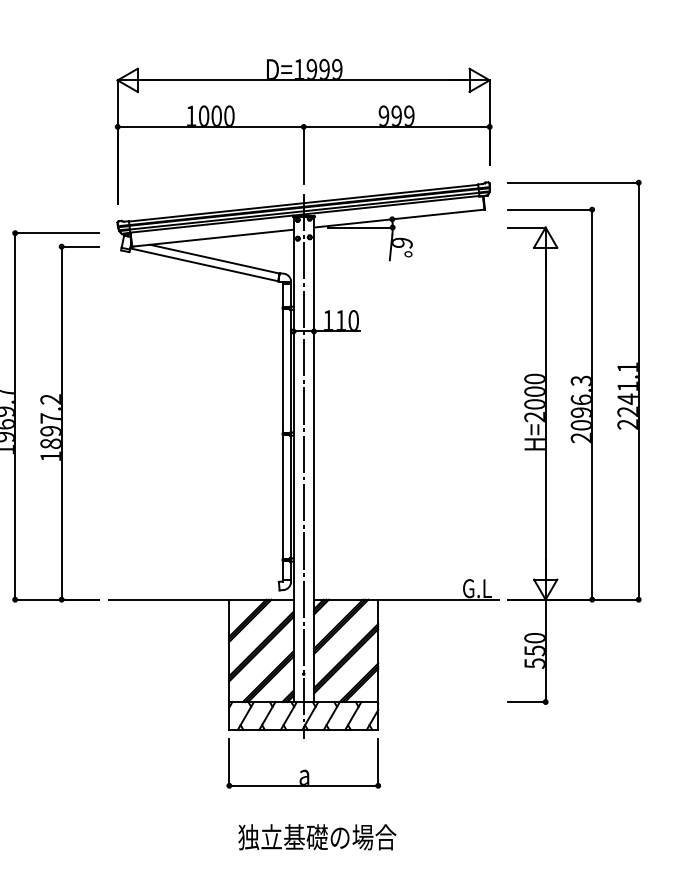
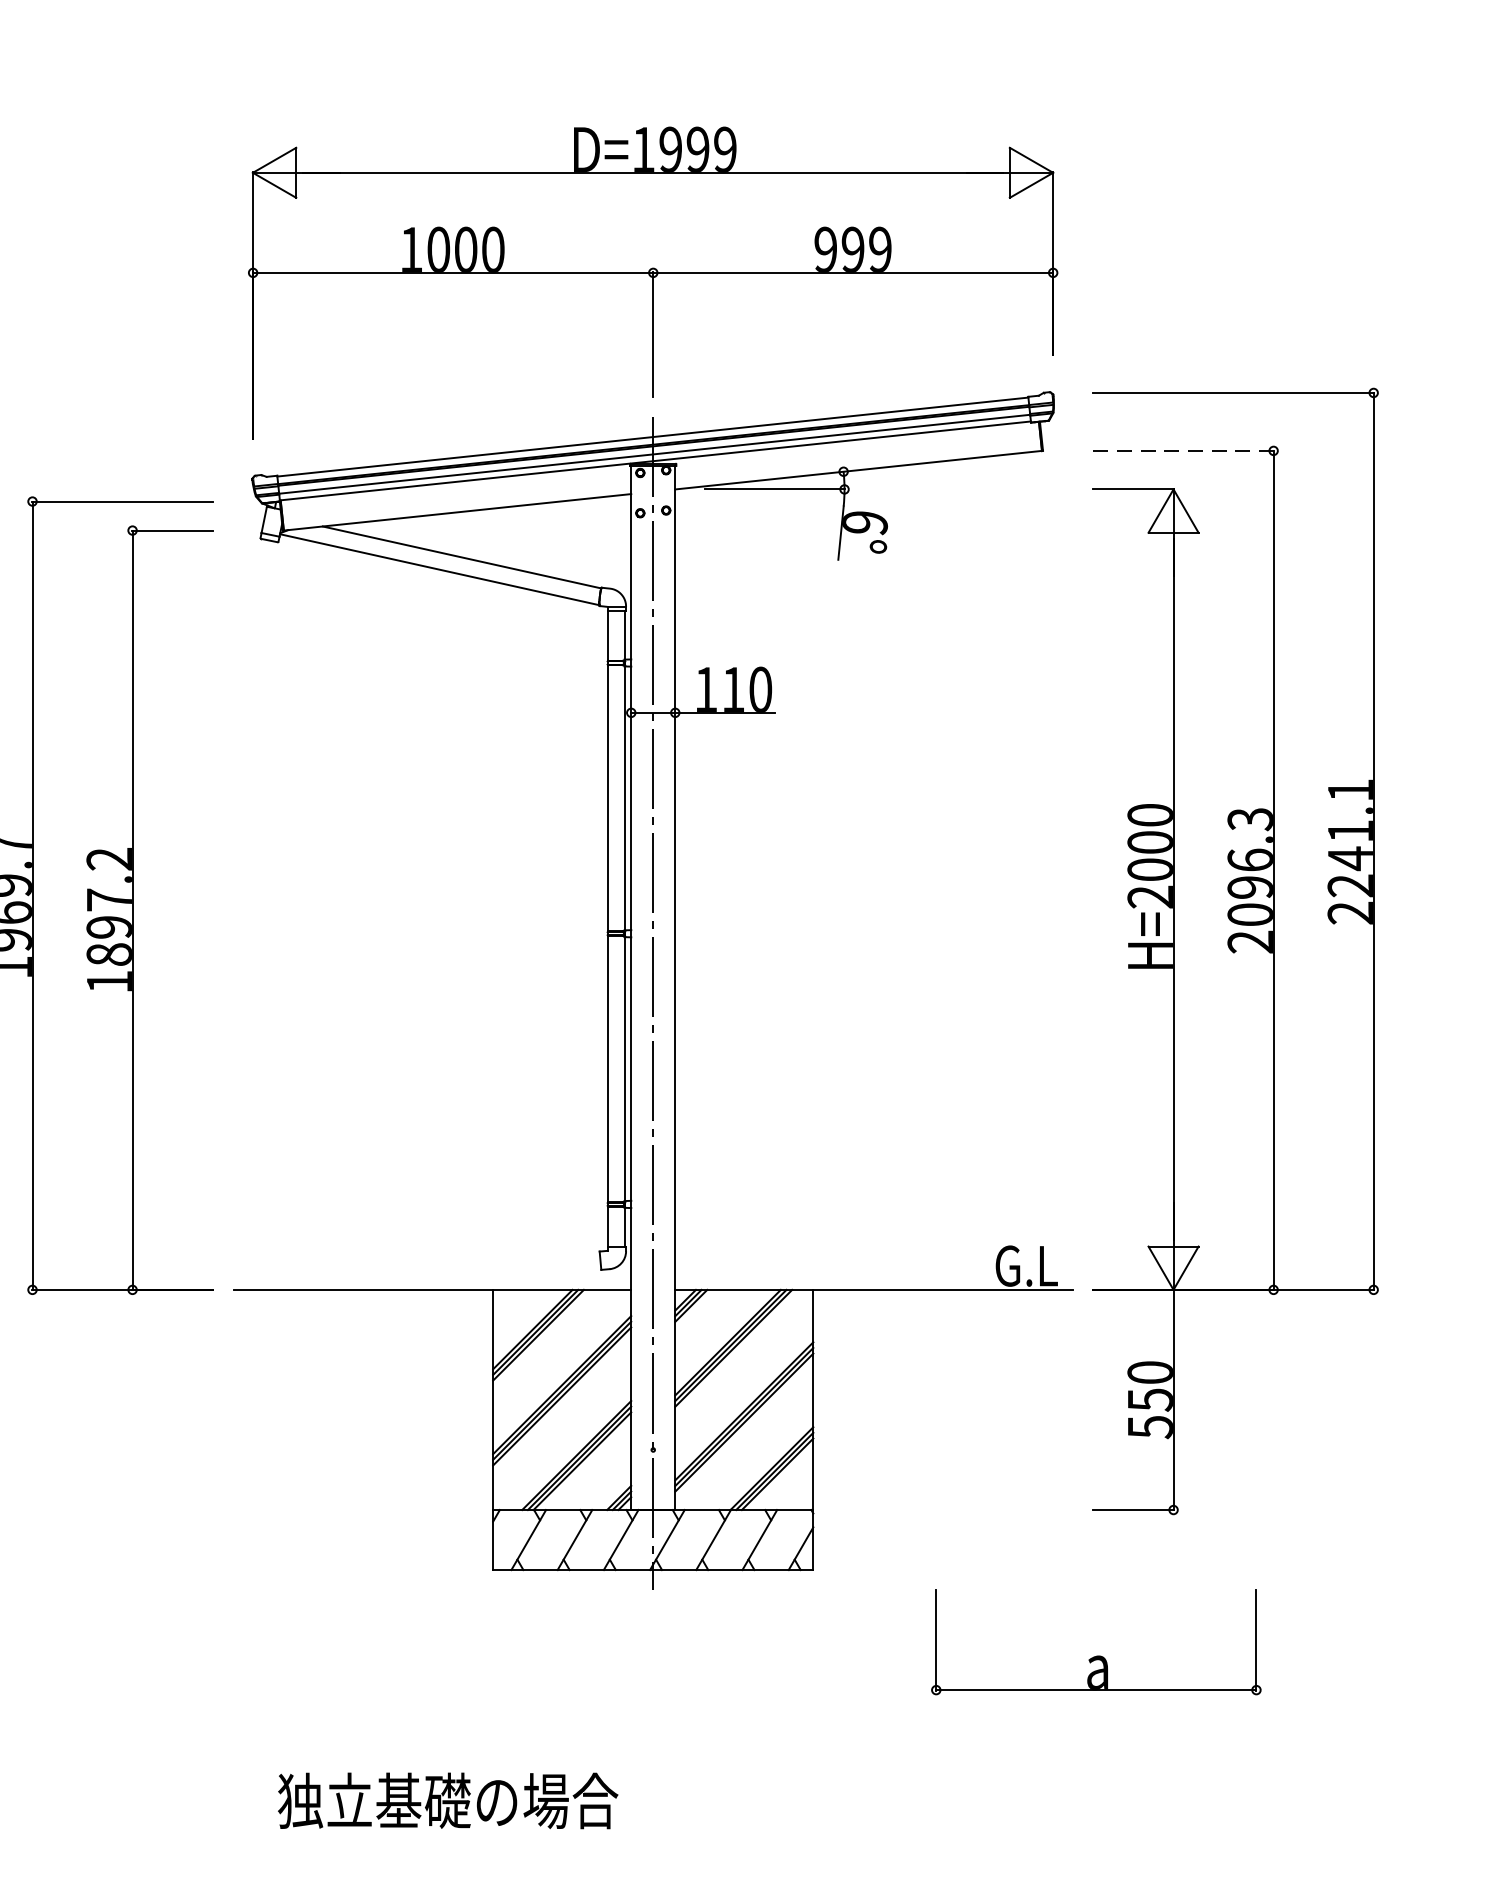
line: (550, 209) -> (1183, 450), solid -> dashed
part: (303, 763) -> (1095, 1642), moved
text: (317, 837) -> (448, 1801), moved

